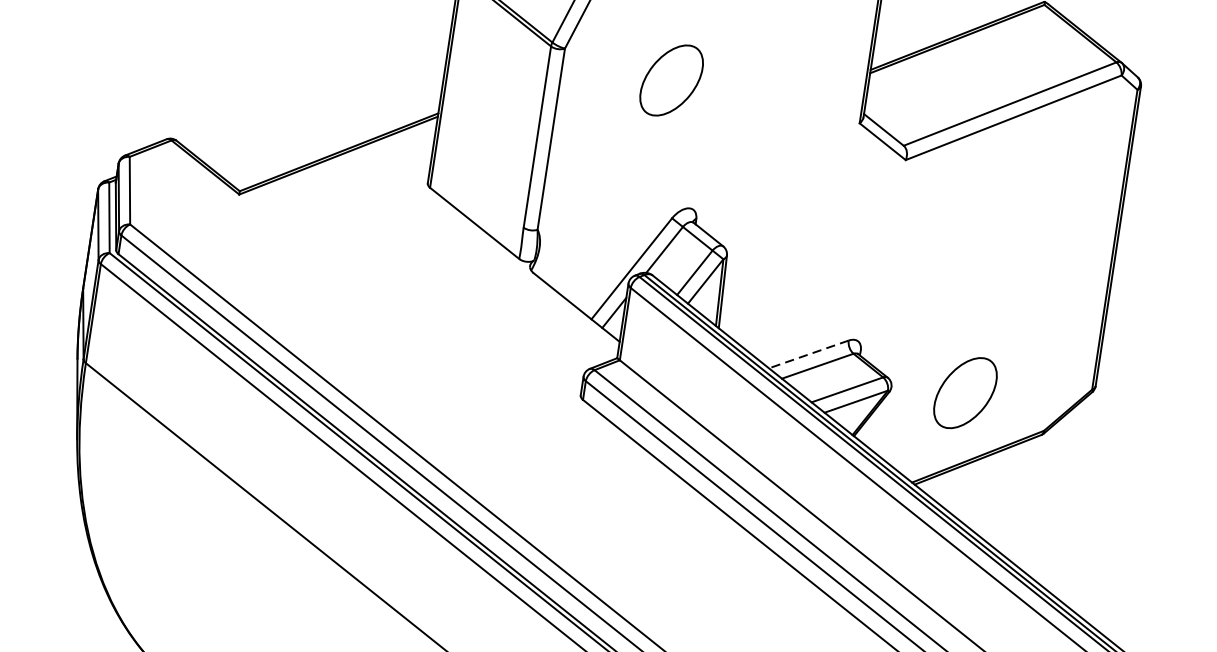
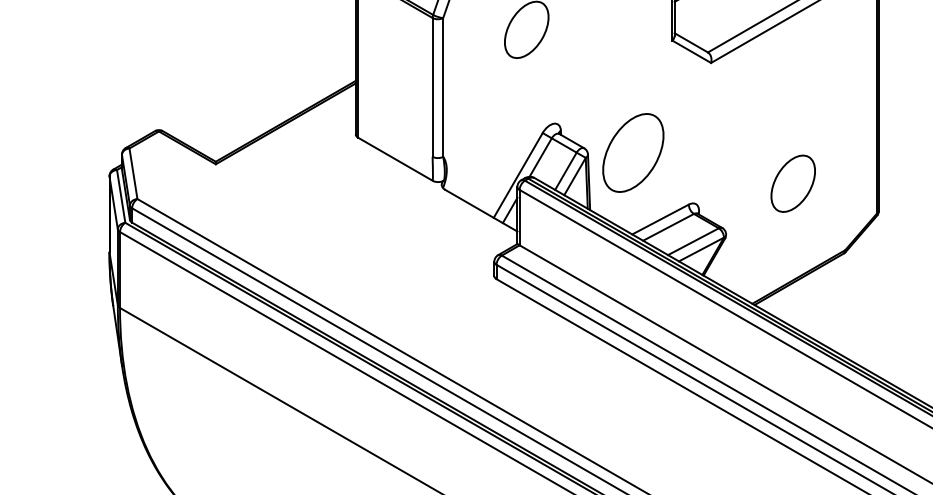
part: (786, 261) -> (633, 152), added
line: (808, 354) -> (660, 219), dashed -> solid
part: (964, 392) -> (792, 183), moved

